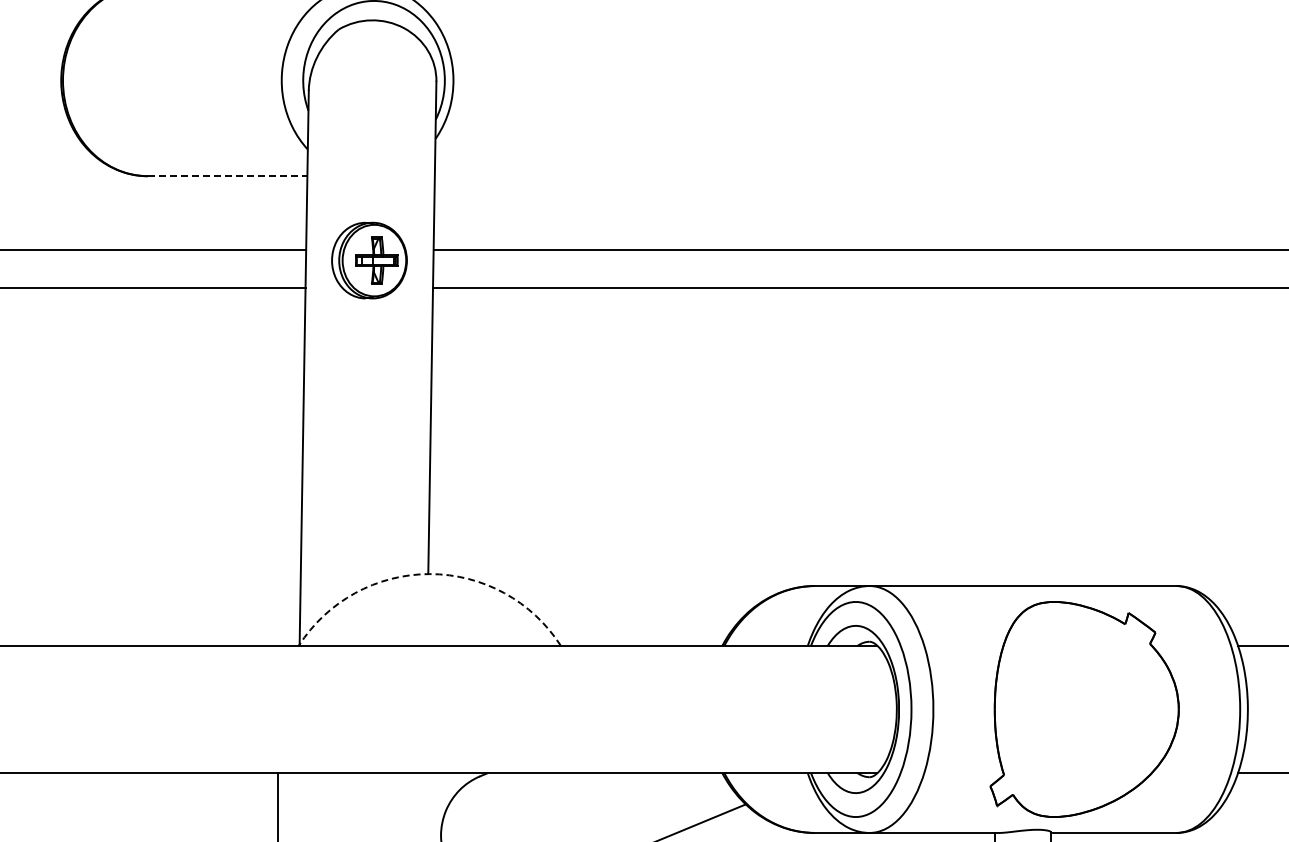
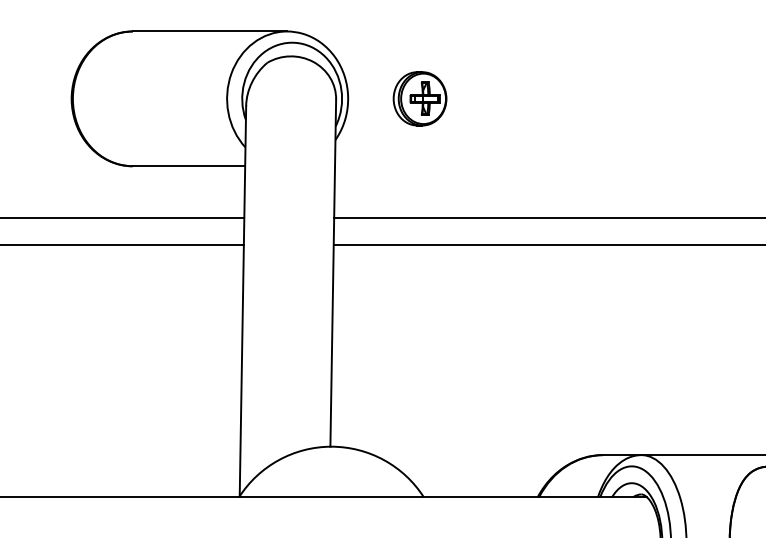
line: (227, 176) -> (188, 166), dashed -> solid
part: (369, 260) -> (420, 98), moved
arc: (429, 574) -> (331, 447), dashed -> solid

